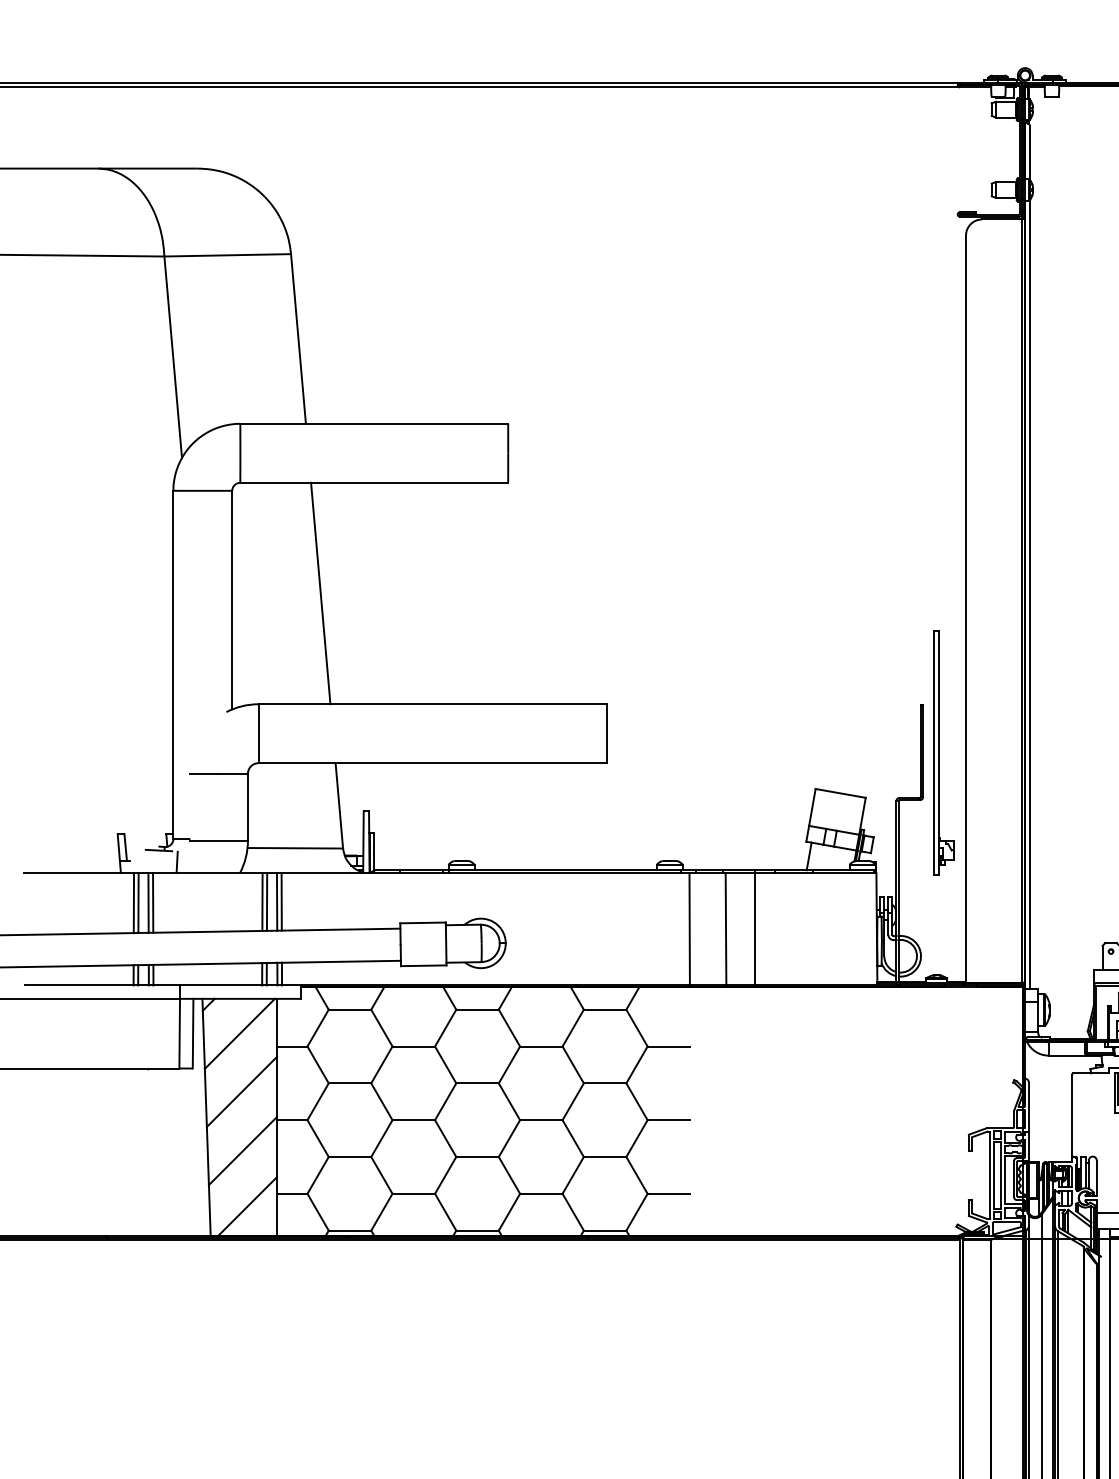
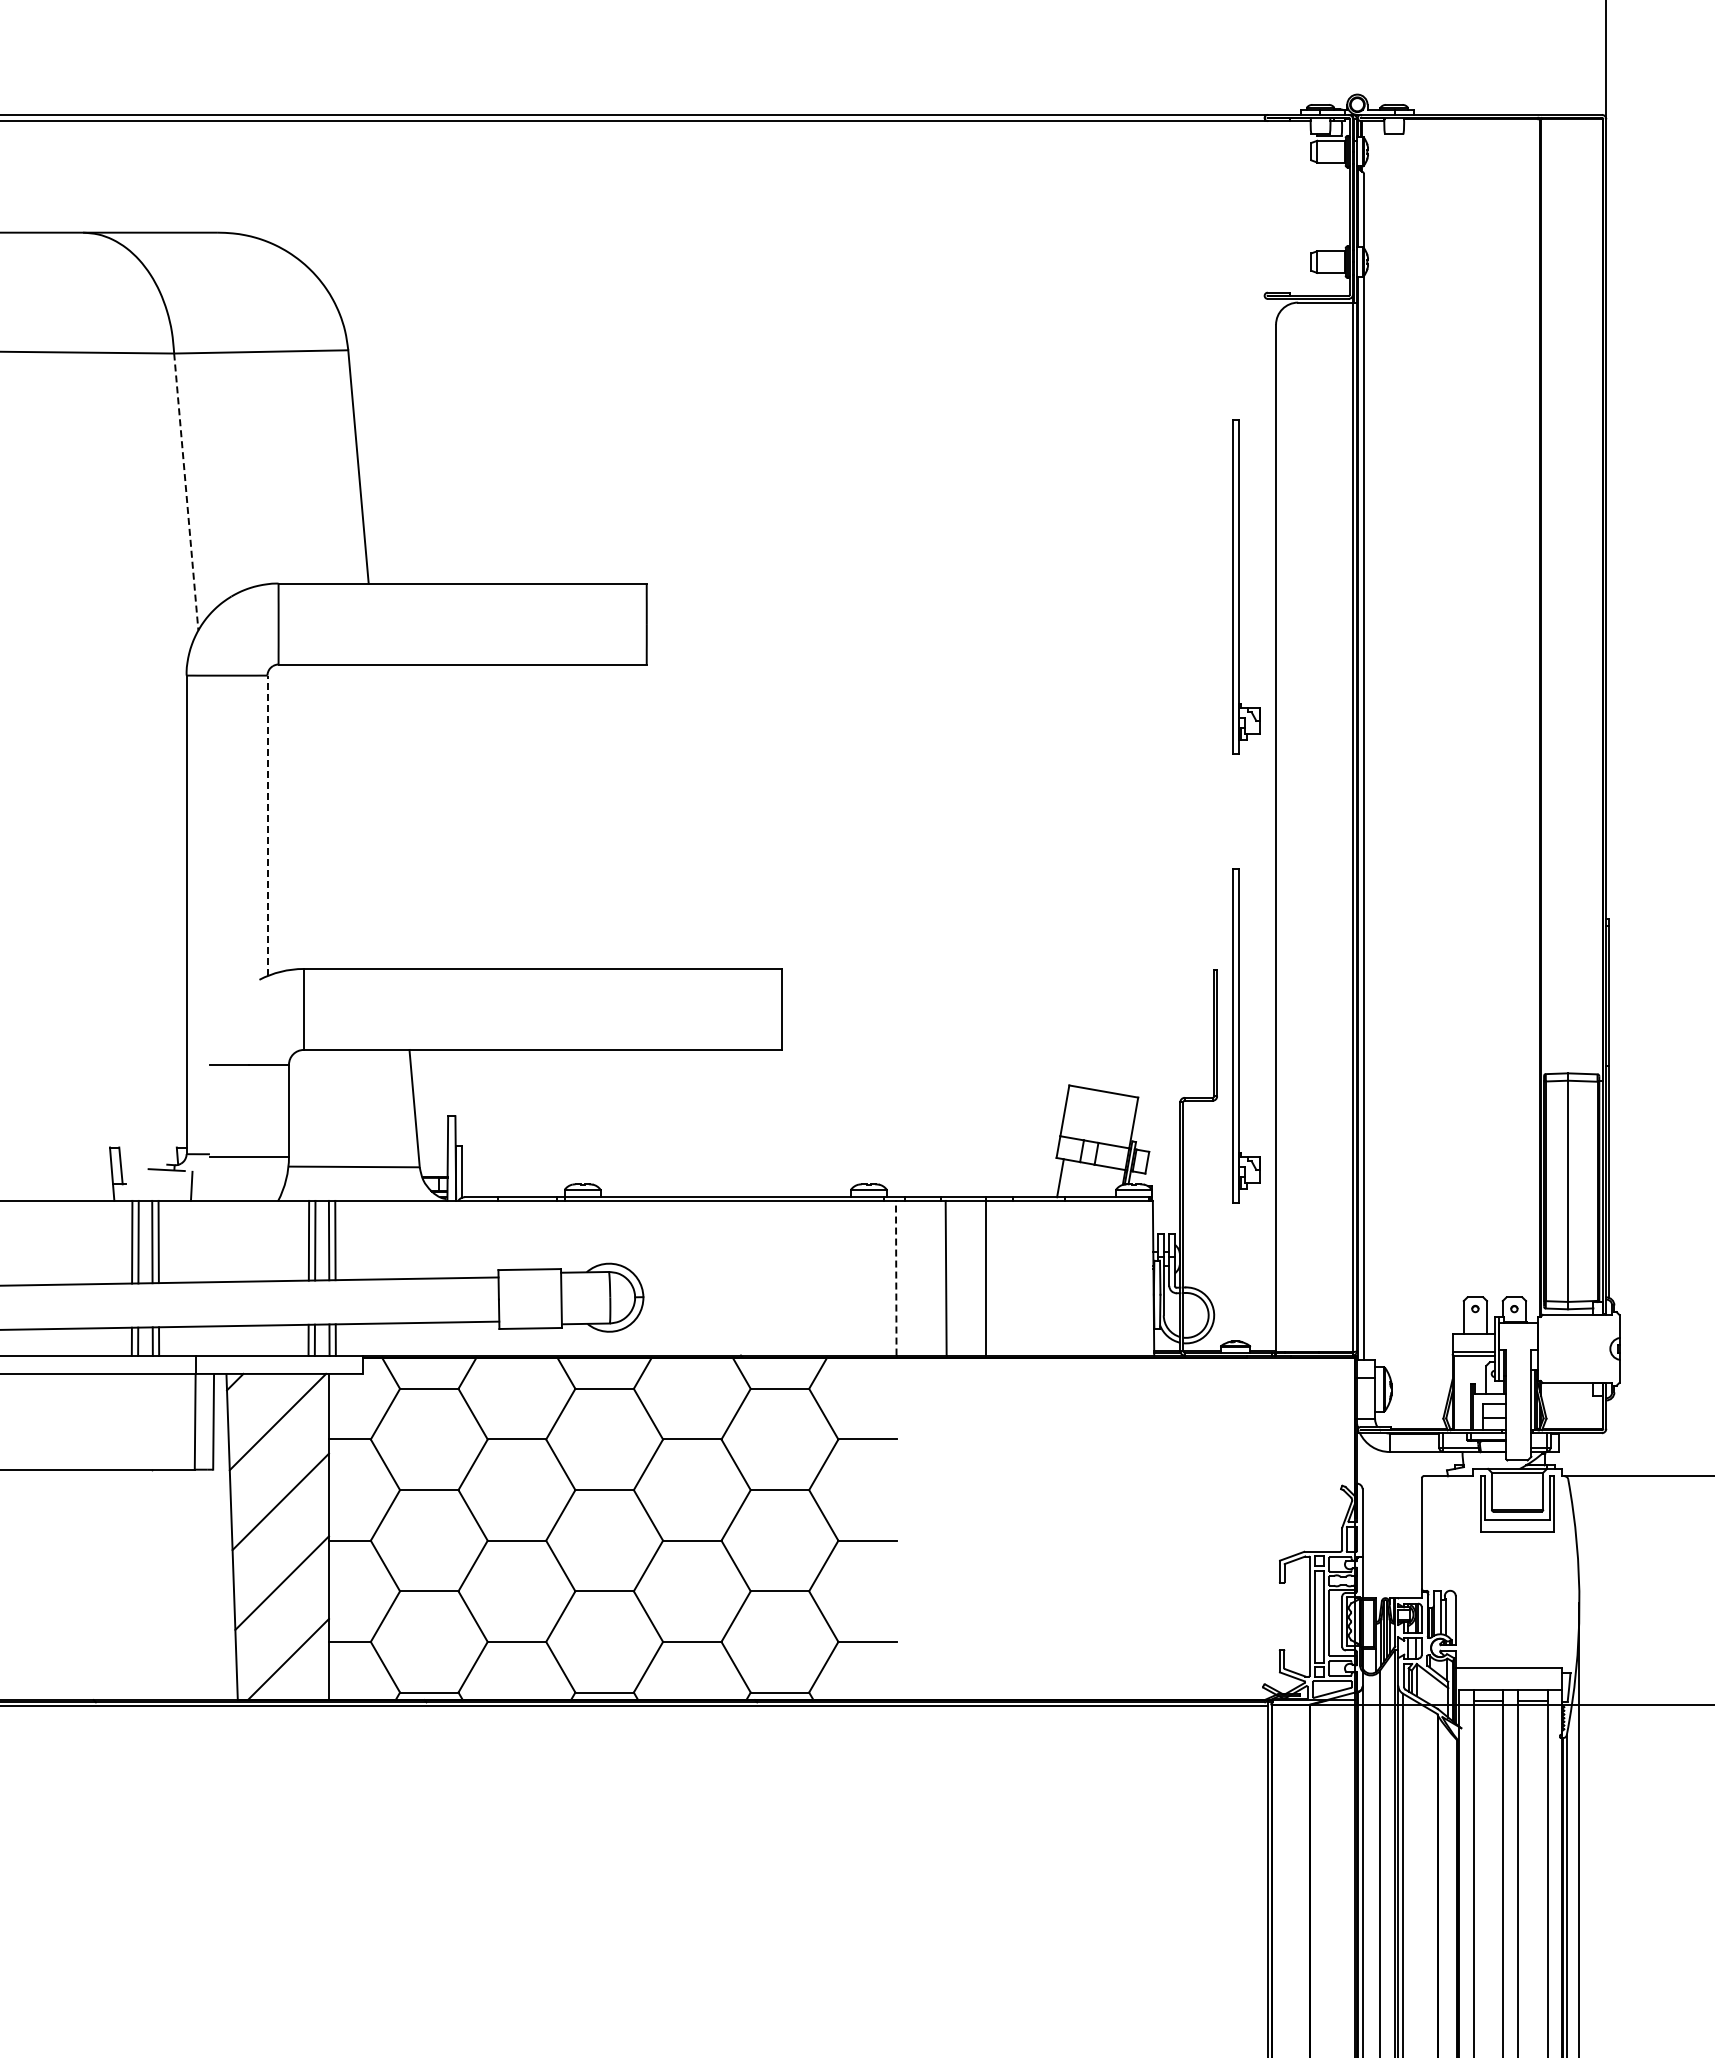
line: (173, 357) -> (186, 492), solid -> dashed
part: (939, 425) -> (1239, 586), added
line: (320, 593) -> (388, 816), removed
line: (232, 599) -> (267, 825), solid -> dashed
line: (689, 928) -> (896, 1277), solid -> dashed

